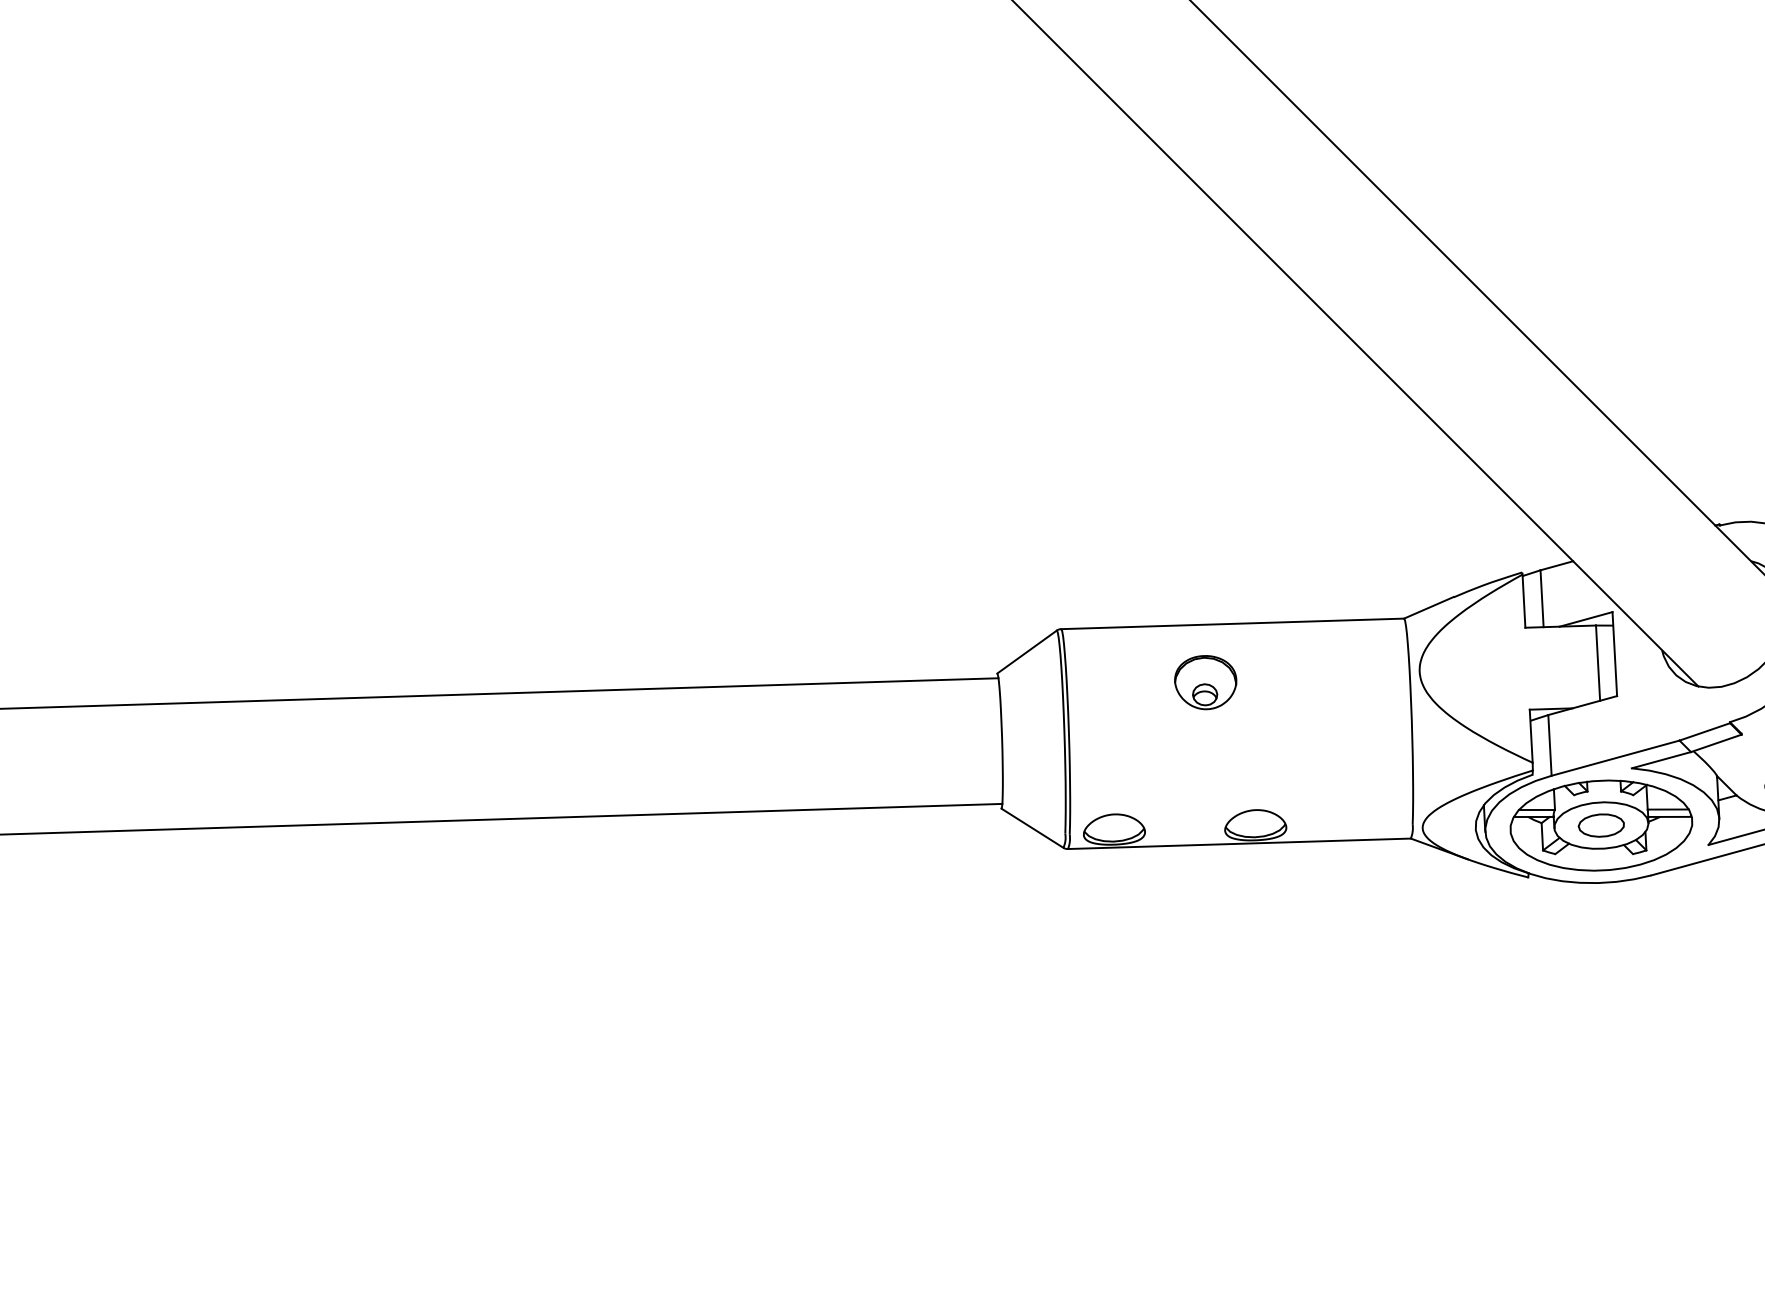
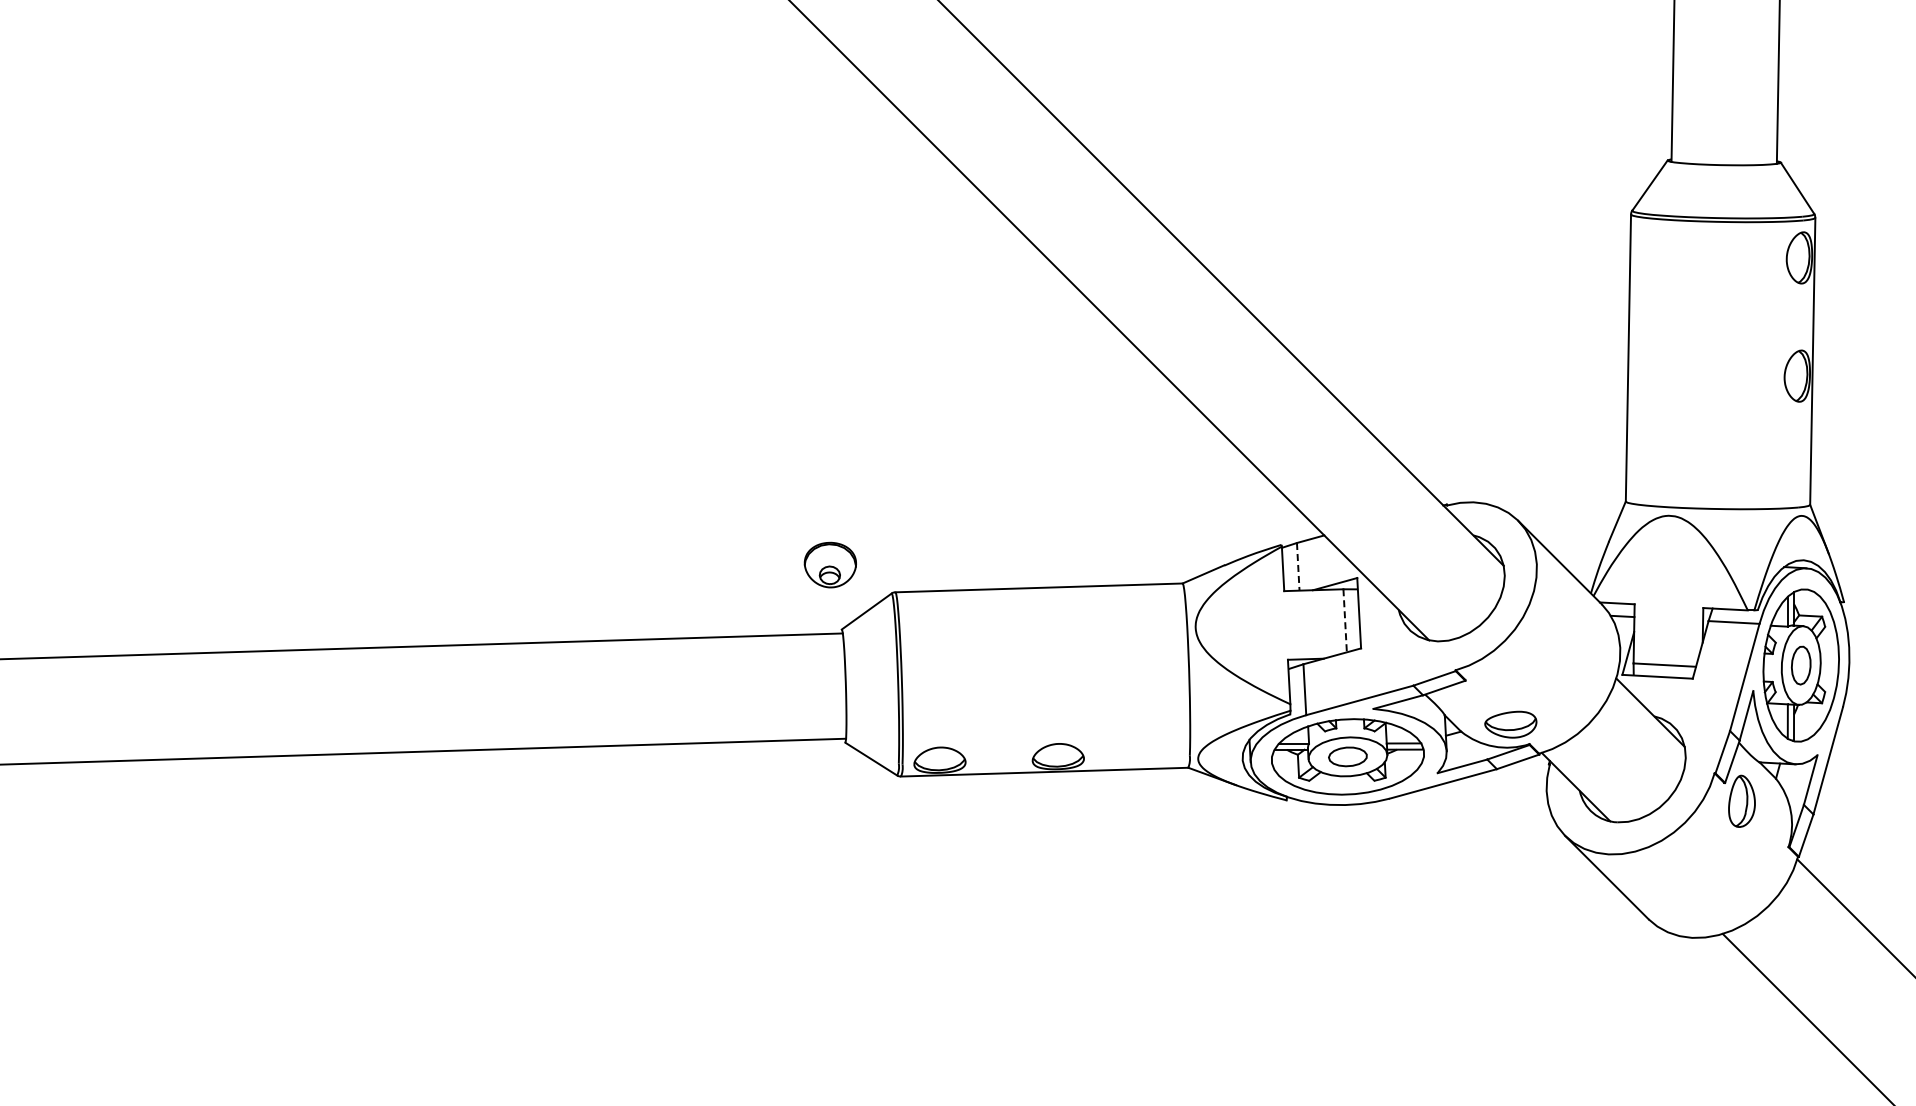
line: (1542, 598) -> (1298, 566), solid -> dashed
line: (1598, 662) -> (1345, 620), solid -> dashed
part: (1204, 681) -> (829, 564), moved

